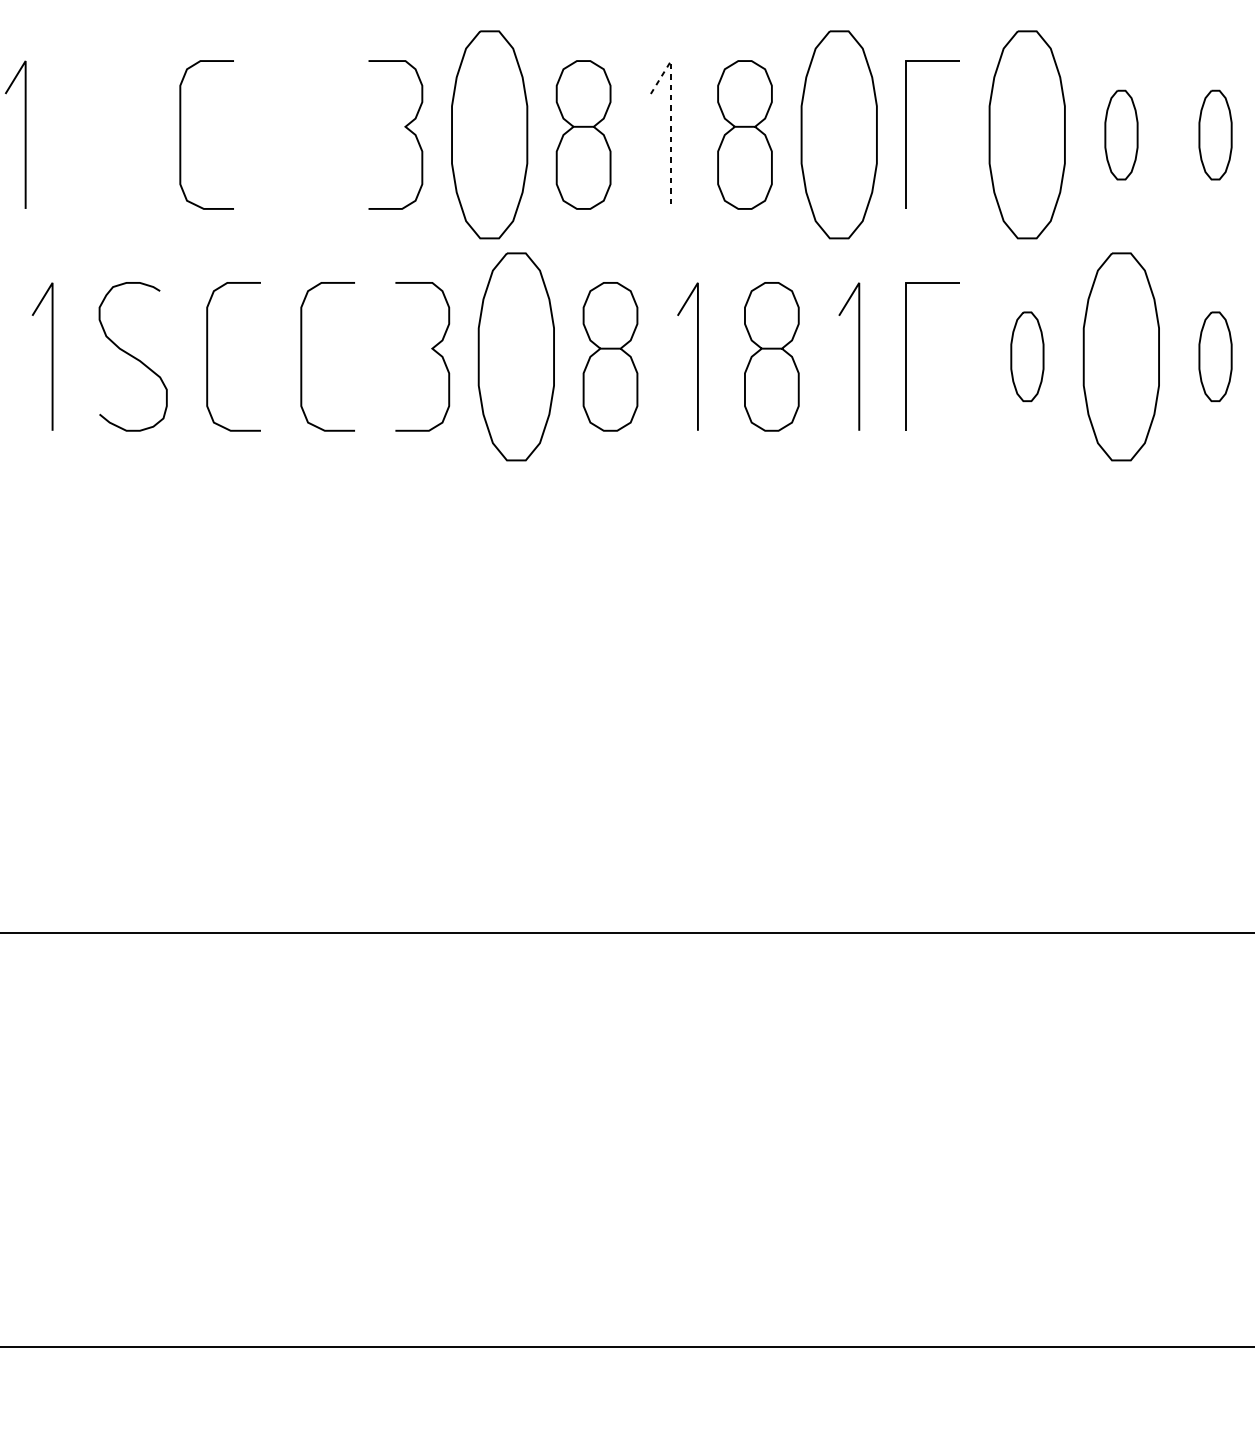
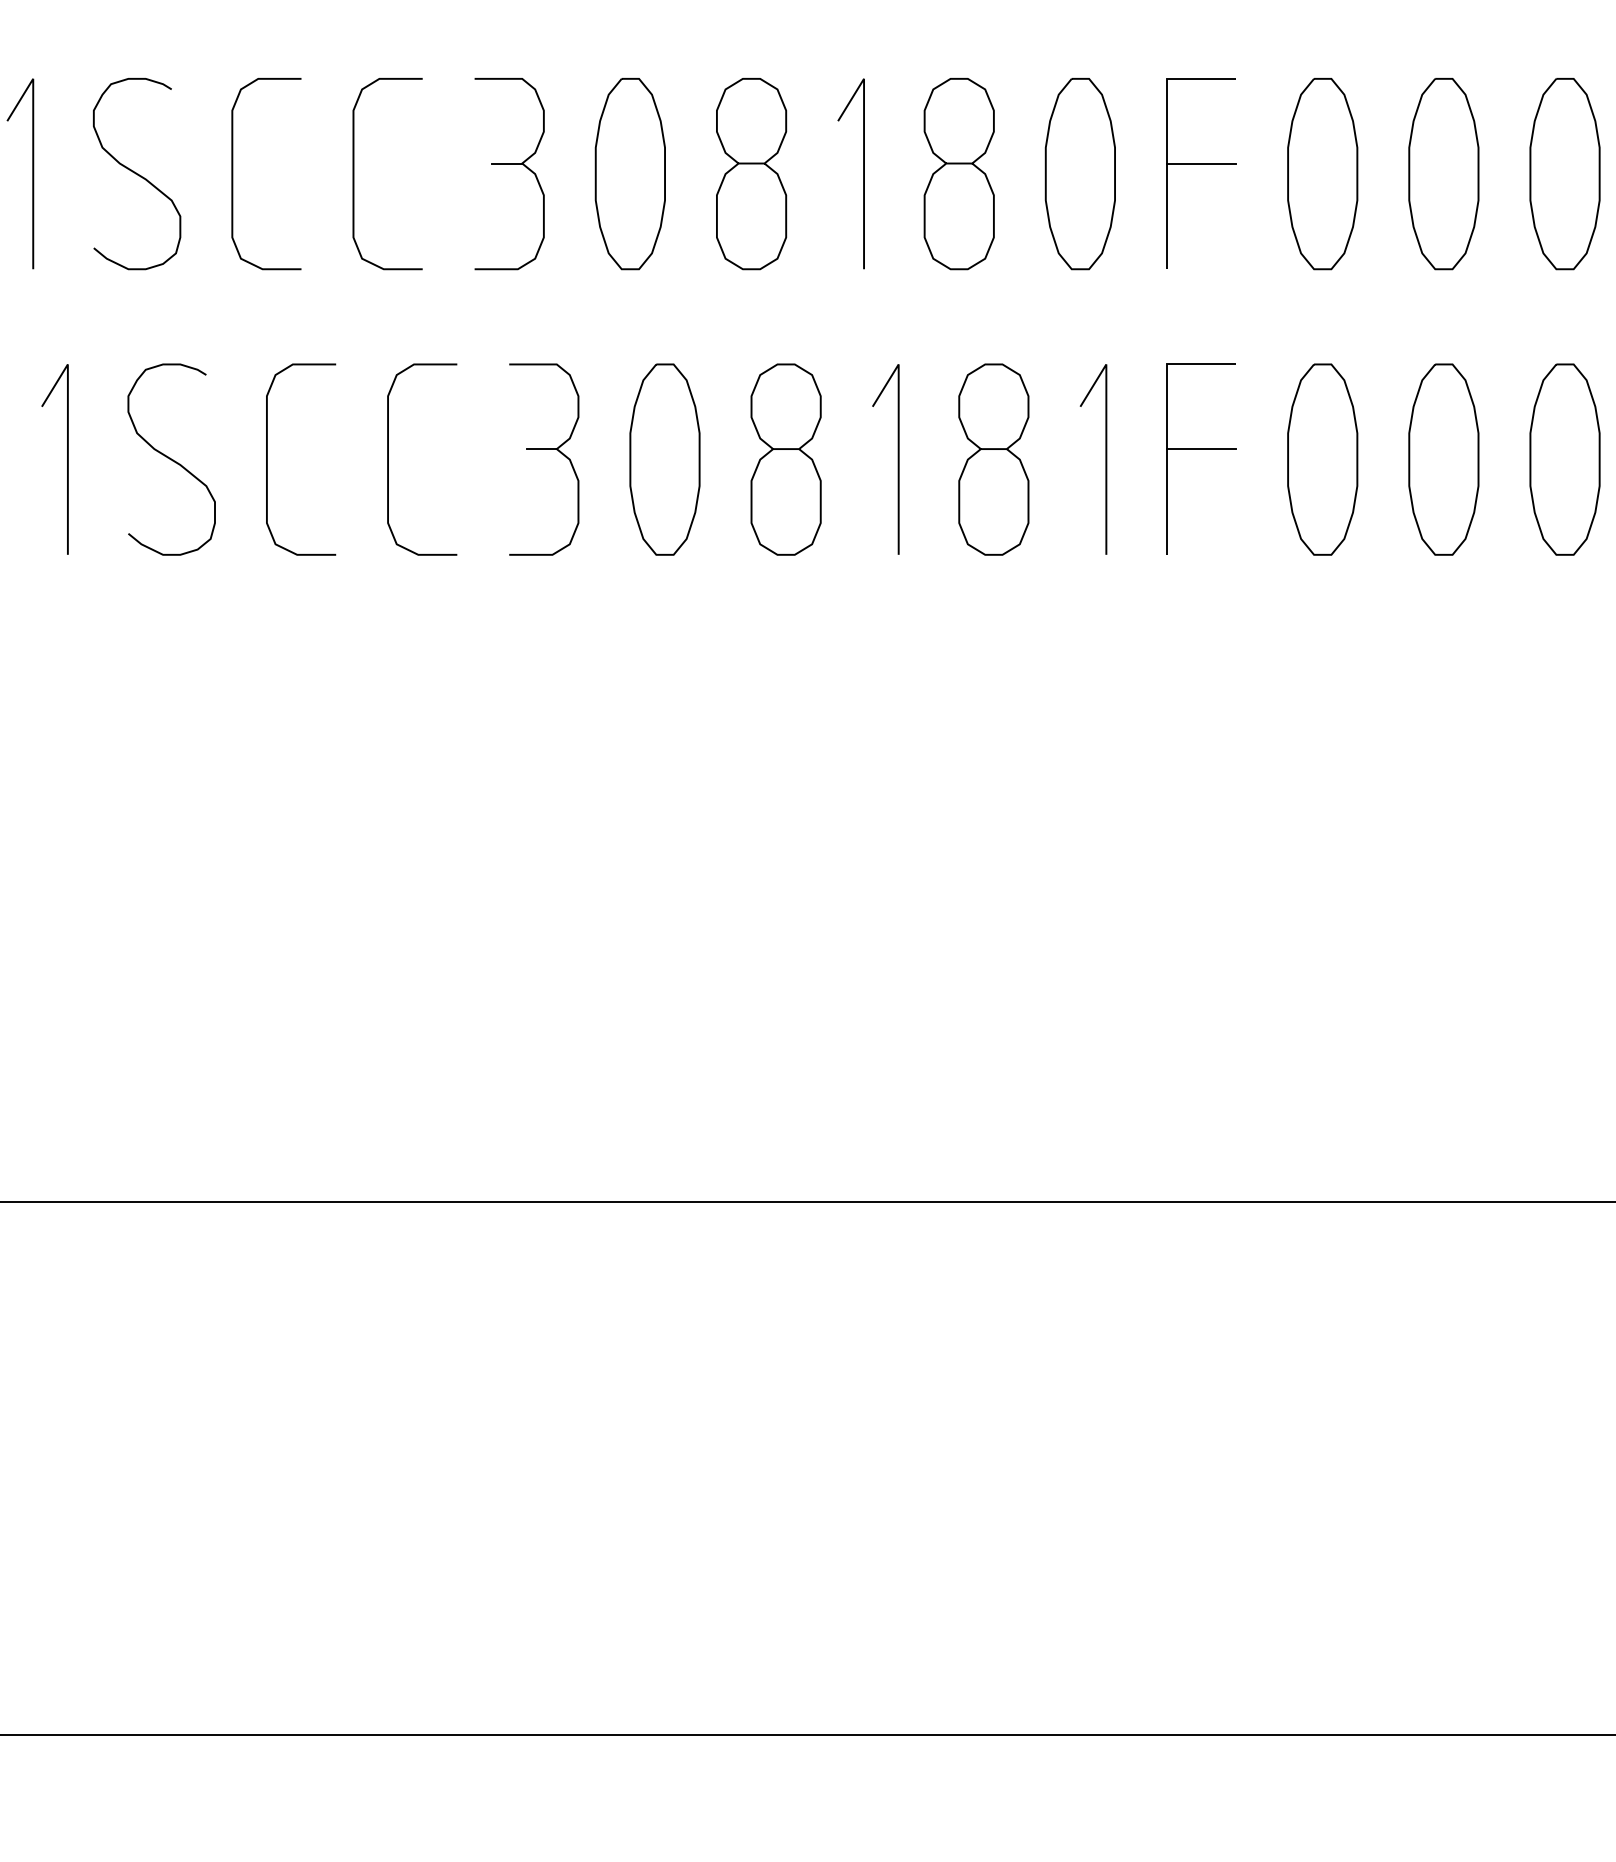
line: (671, 115) -> (864, 148), dashed -> solid
line: (393, 126) -> (506, 163), added
line: (933, 126) -> (1201, 163), added
curve: (106, 135) -> (137, 174), added
curve: (275, 135) -> (354, 174), added
part: (488, 135) -> (629, 174), size x0.71
part: (838, 135) -> (1079, 174), size x0.71
part: (1027, 135) -> (1322, 174), size x0.71
part: (1121, 135) -> (1443, 174), size x1.67
part: (1215, 135) -> (1564, 174), size x1.67
line: (420, 348) -> (541, 449), added
line: (933, 348) -> (1201, 449), added
part: (516, 356) -> (664, 459), size x0.71
part: (1027, 356) -> (1322, 459), size x1.67
part: (1121, 356) -> (1443, 459), size x0.71
part: (1215, 356) -> (1564, 459), size x1.67

